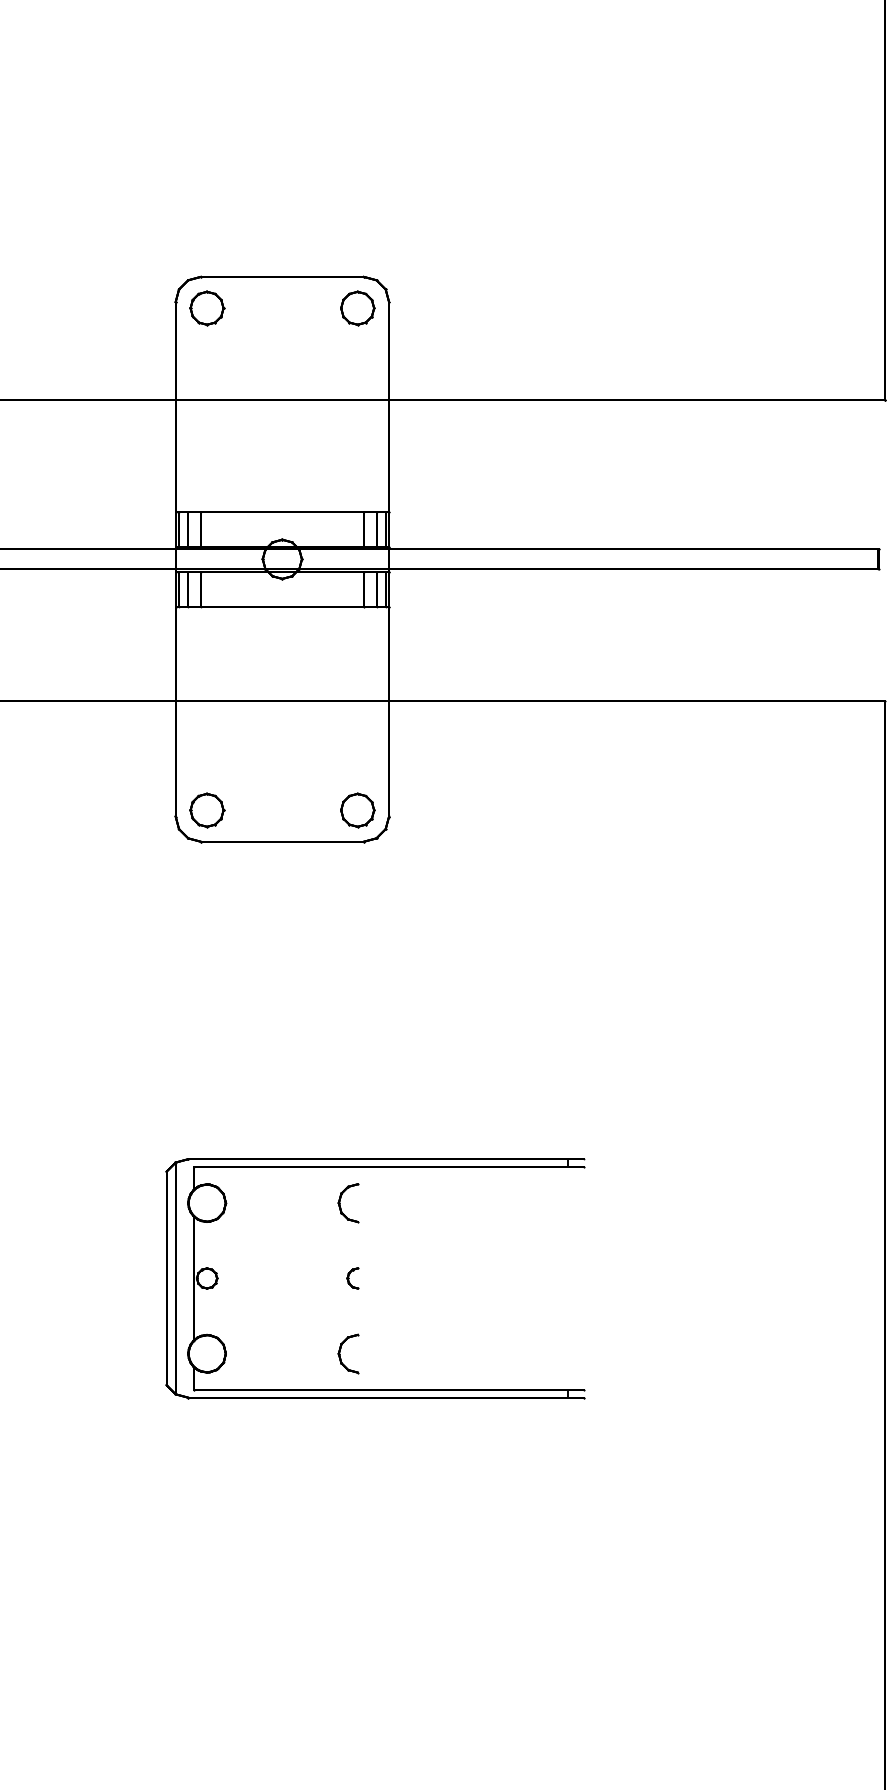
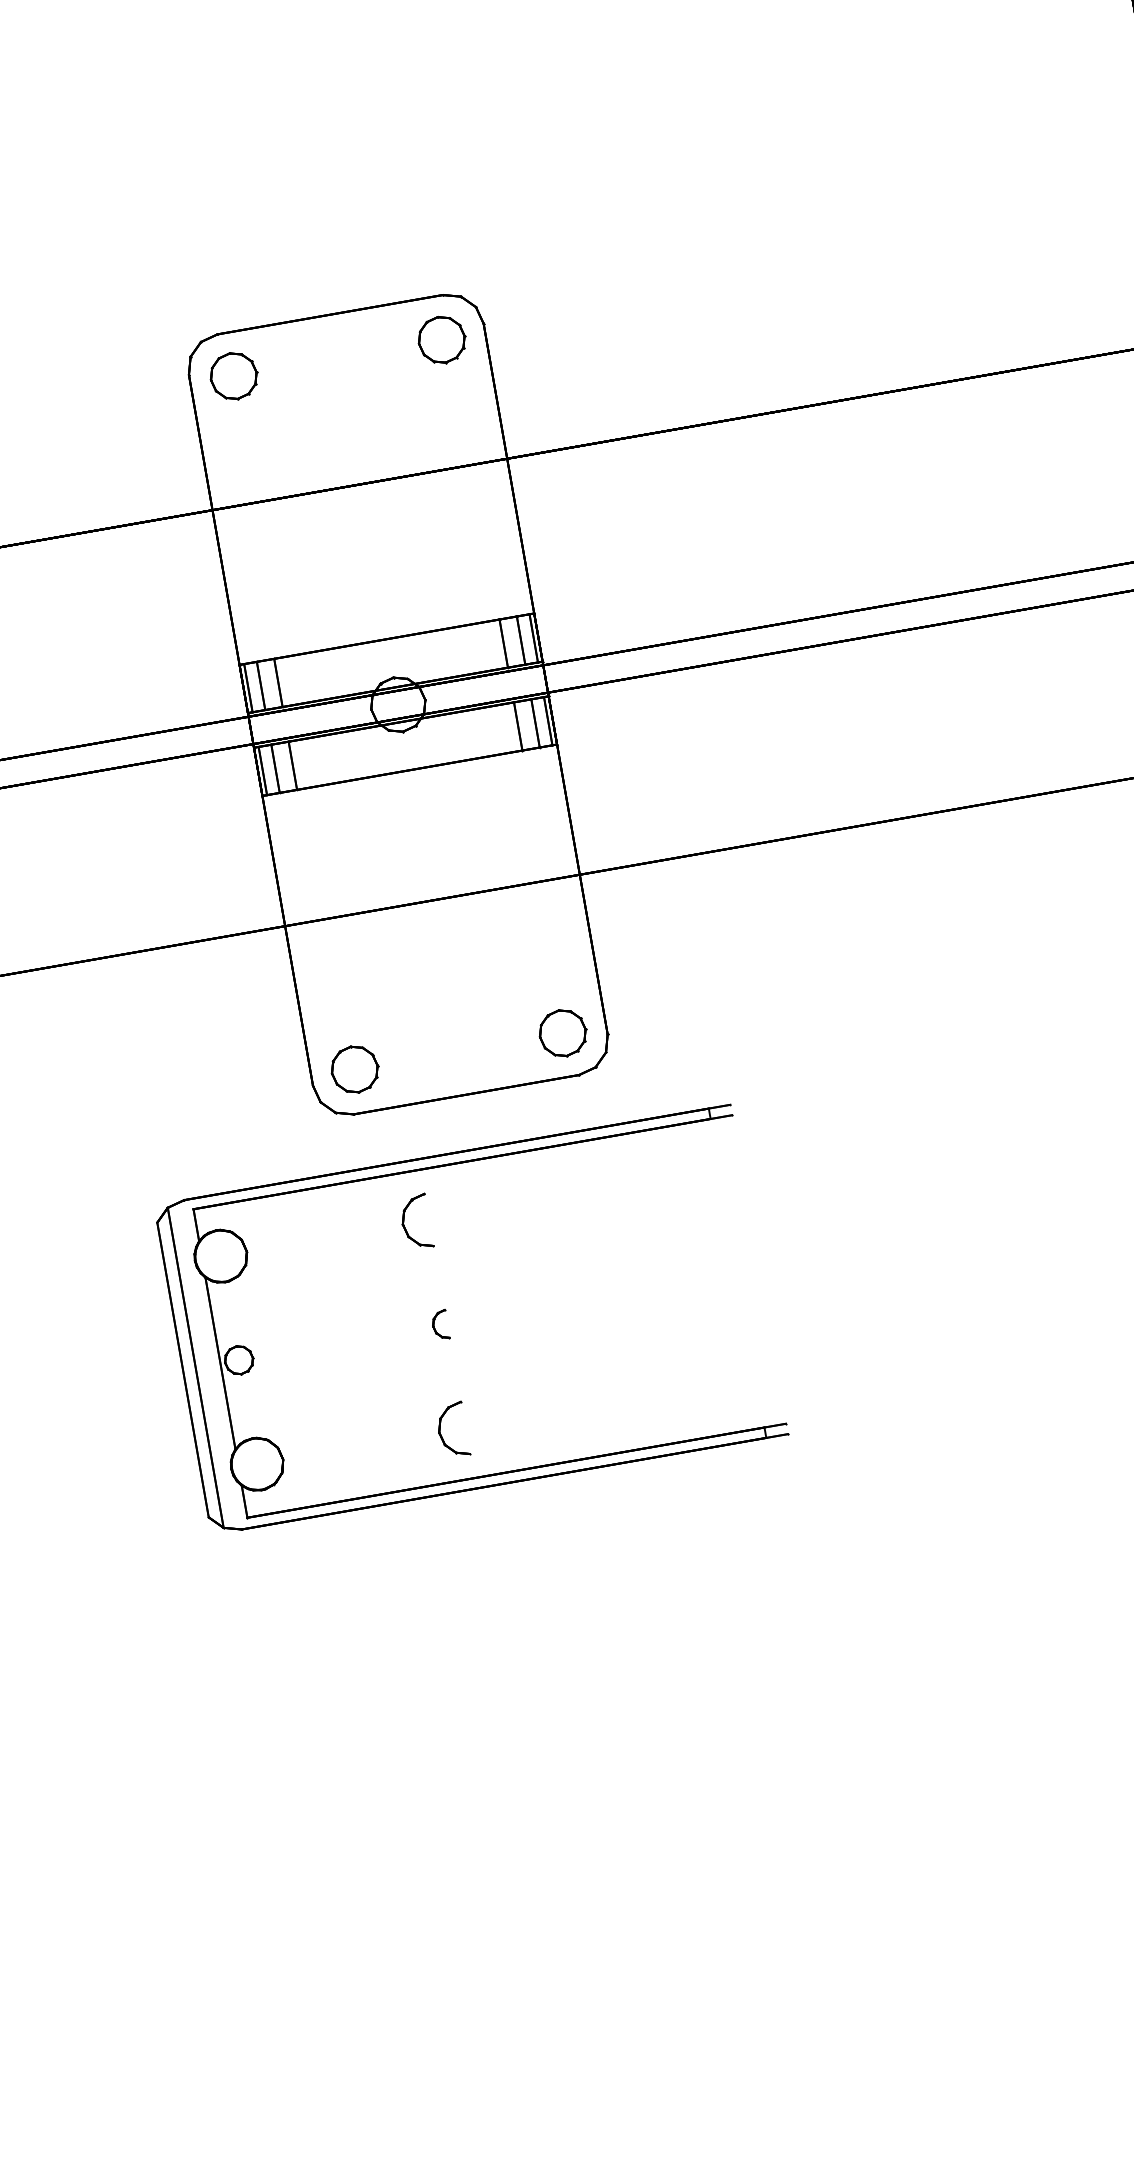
part: (359, 1268) -> (447, 1309), moved

